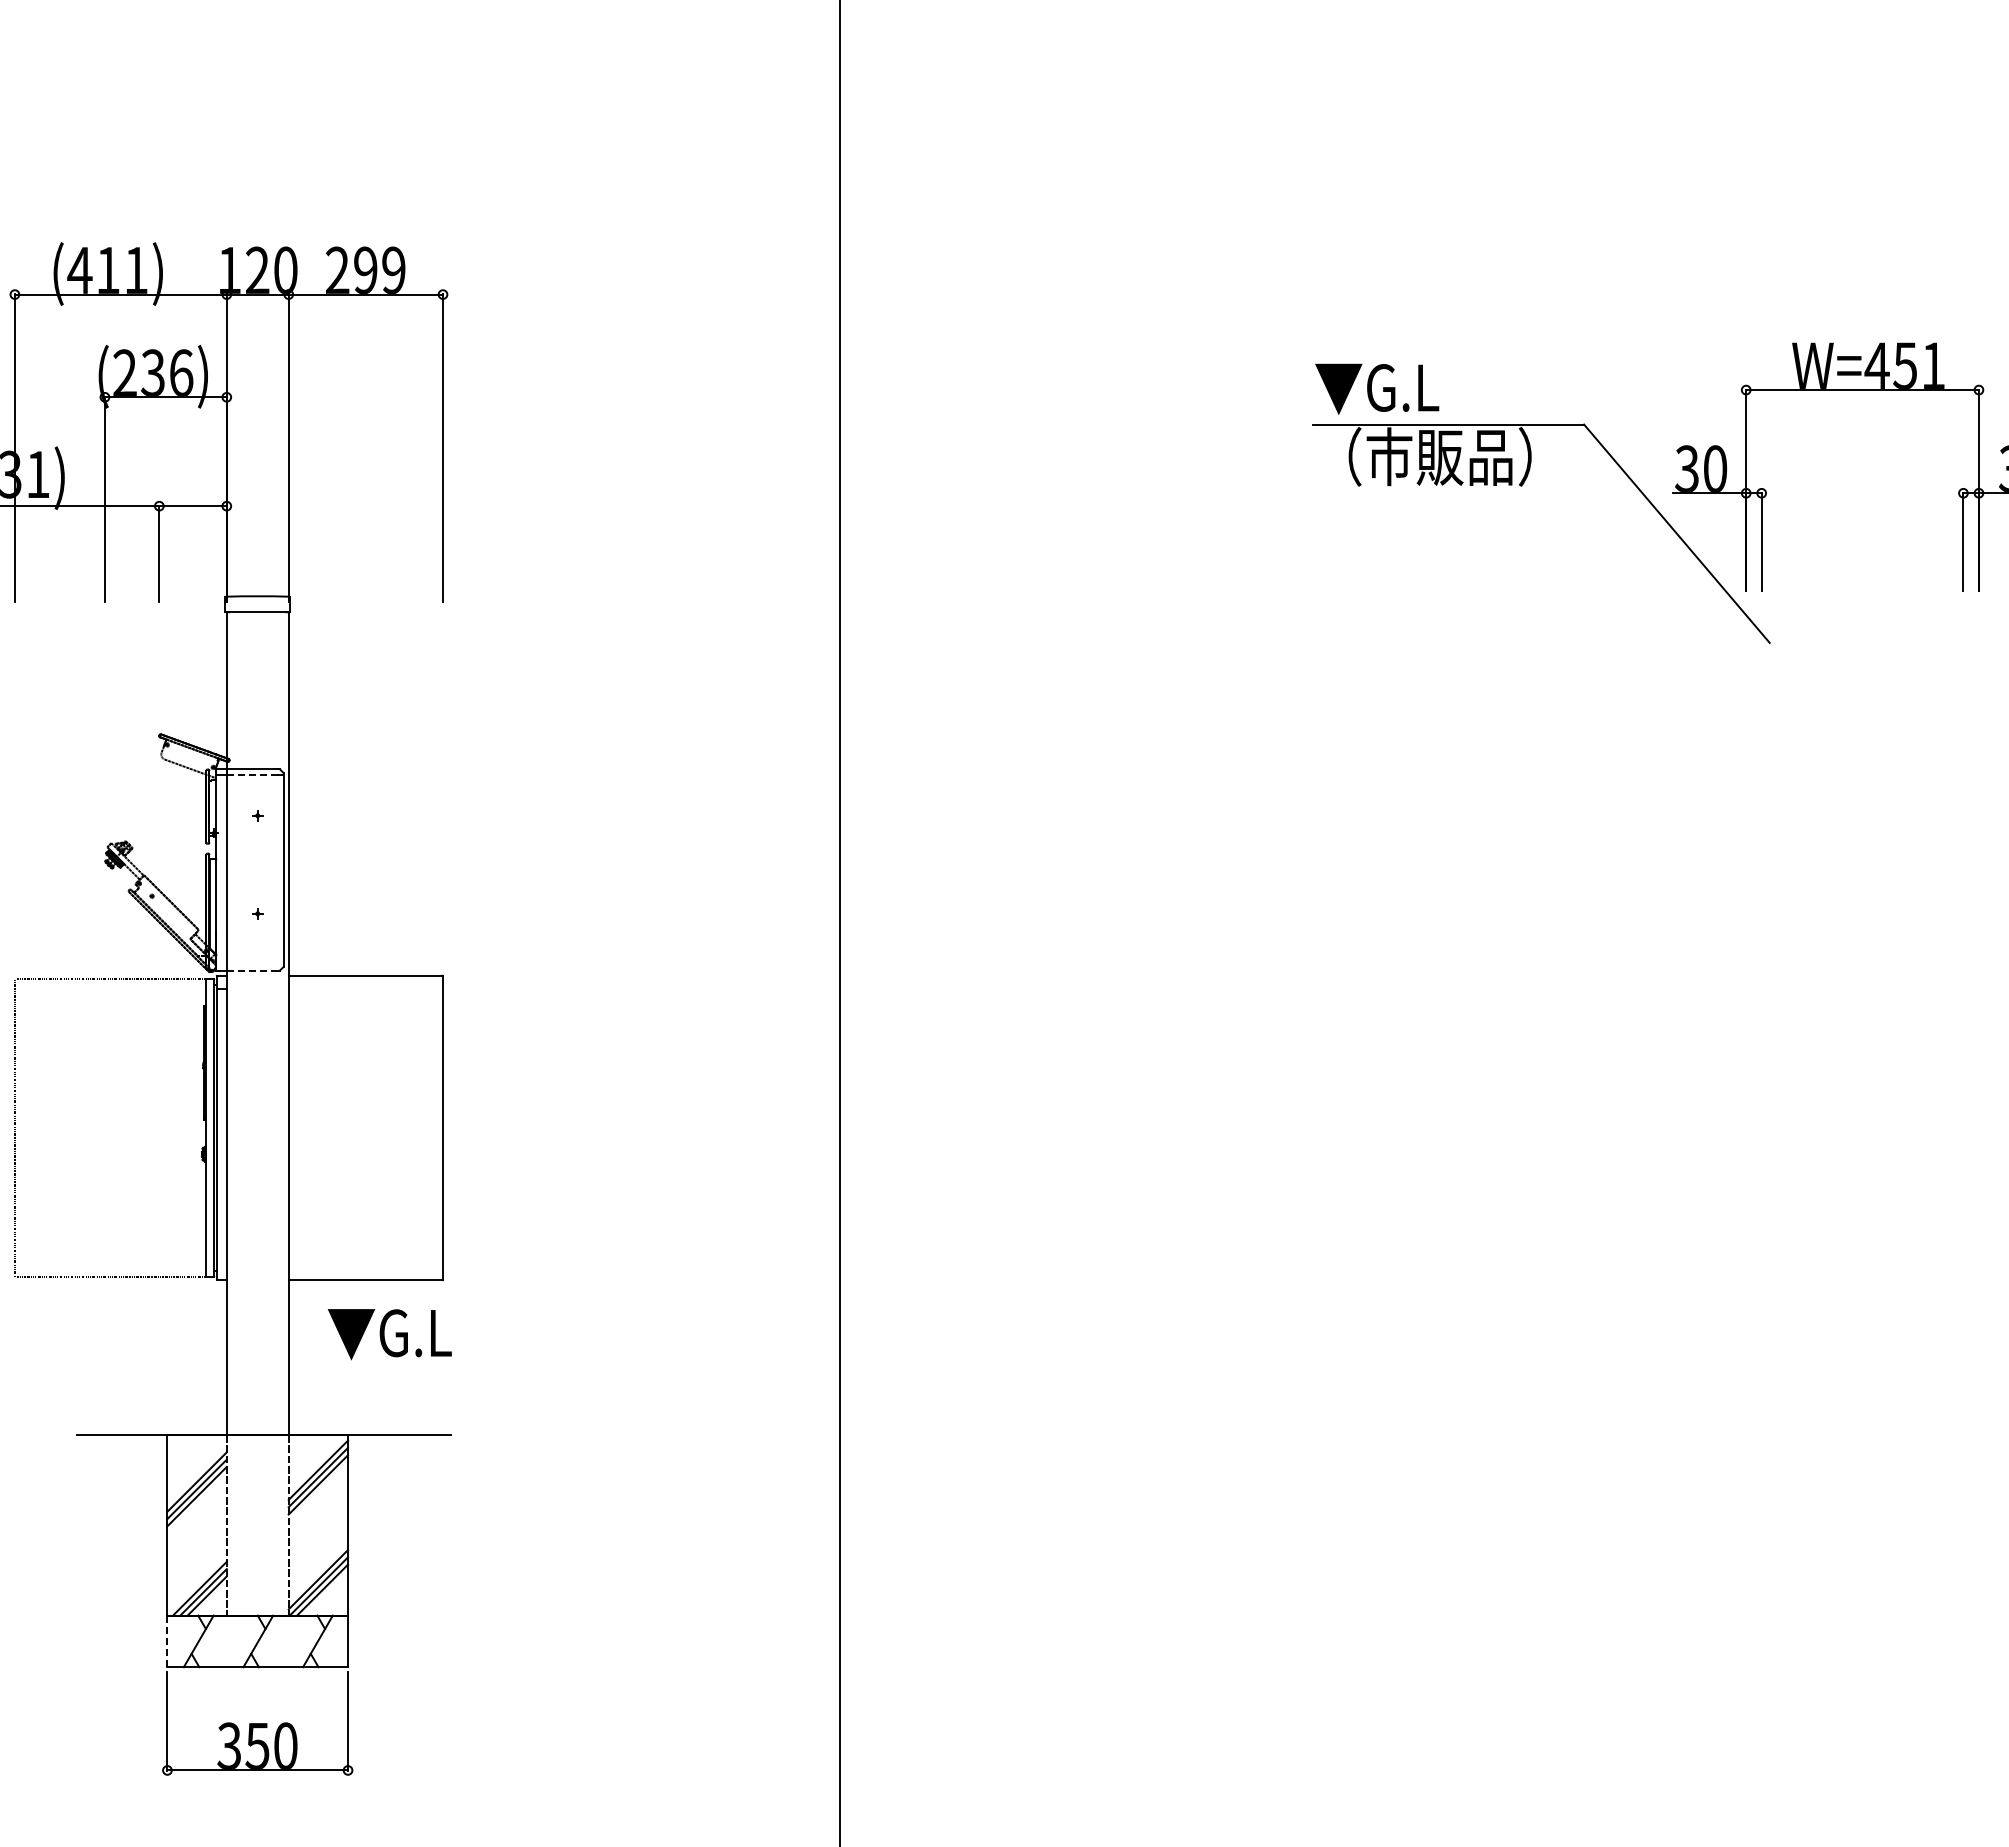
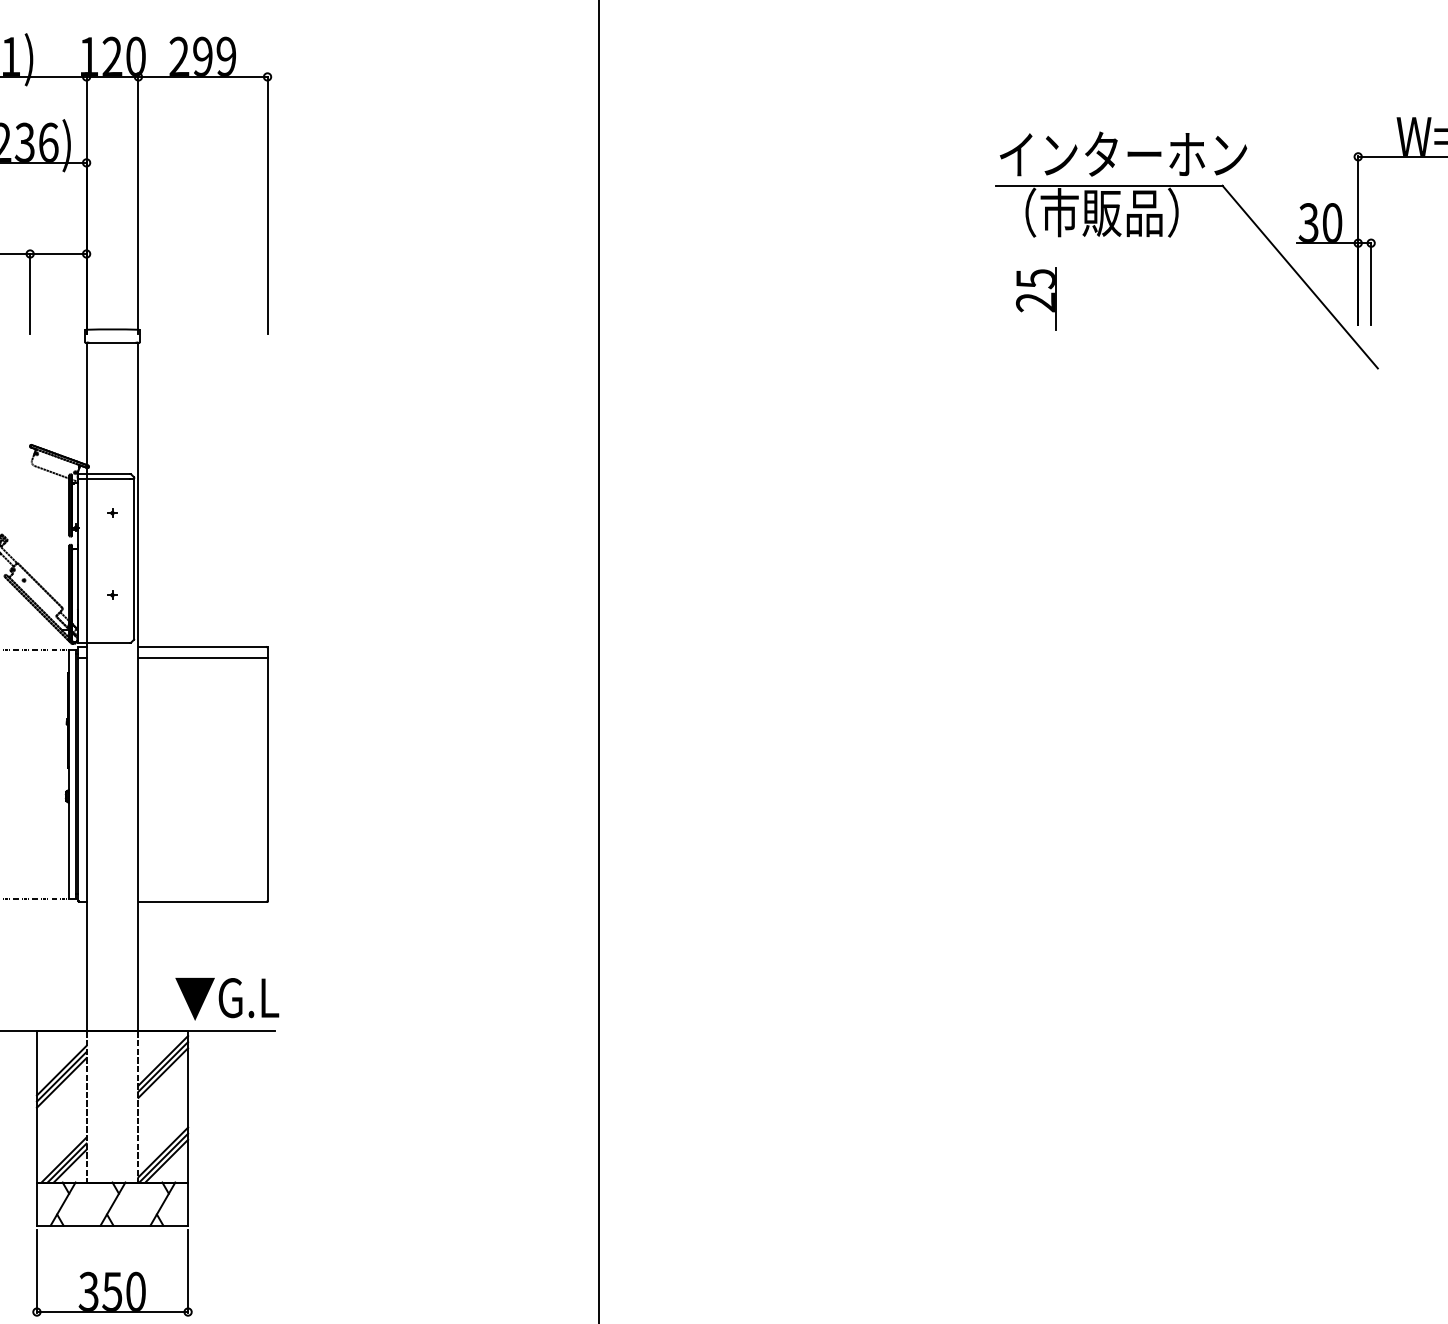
text: (1464, 386) -> (1122, 153), ▼G.L -> インターホン
part: (1361, 559) -> (1036, 298), added
line: (252, 775) -> (108, 479), dashed -> solid
line: (252, 970) -> (108, 642), dashed -> solid
line: (365, 989) -> (202, 658), added
text: (389, 1334) -> (226, 999), moved
line: (167, 1641) -> (36, 1204), dashed -> solid

